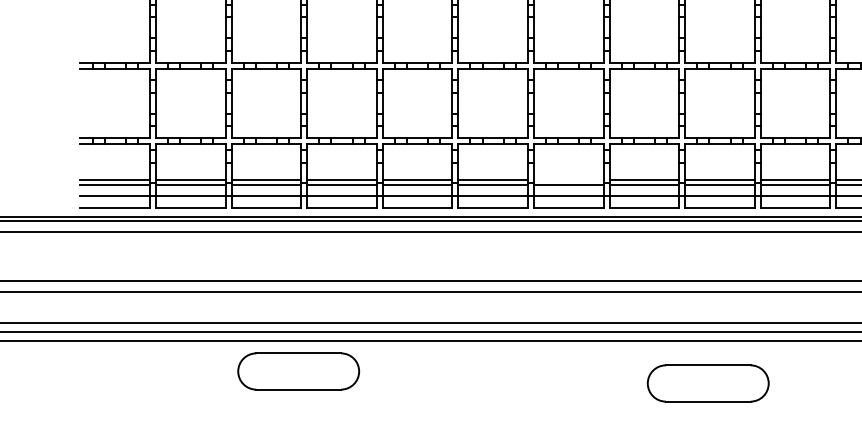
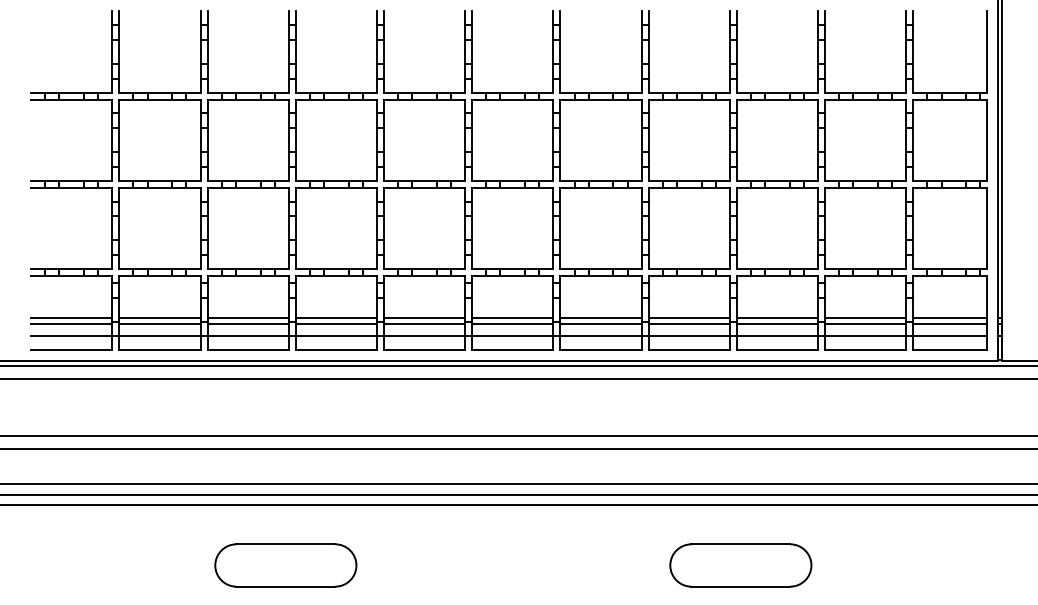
line: (568, 180) -> (600, 318), added
part: (298, 371) -> (285, 565), moved
part: (707, 383) -> (740, 565), moved

